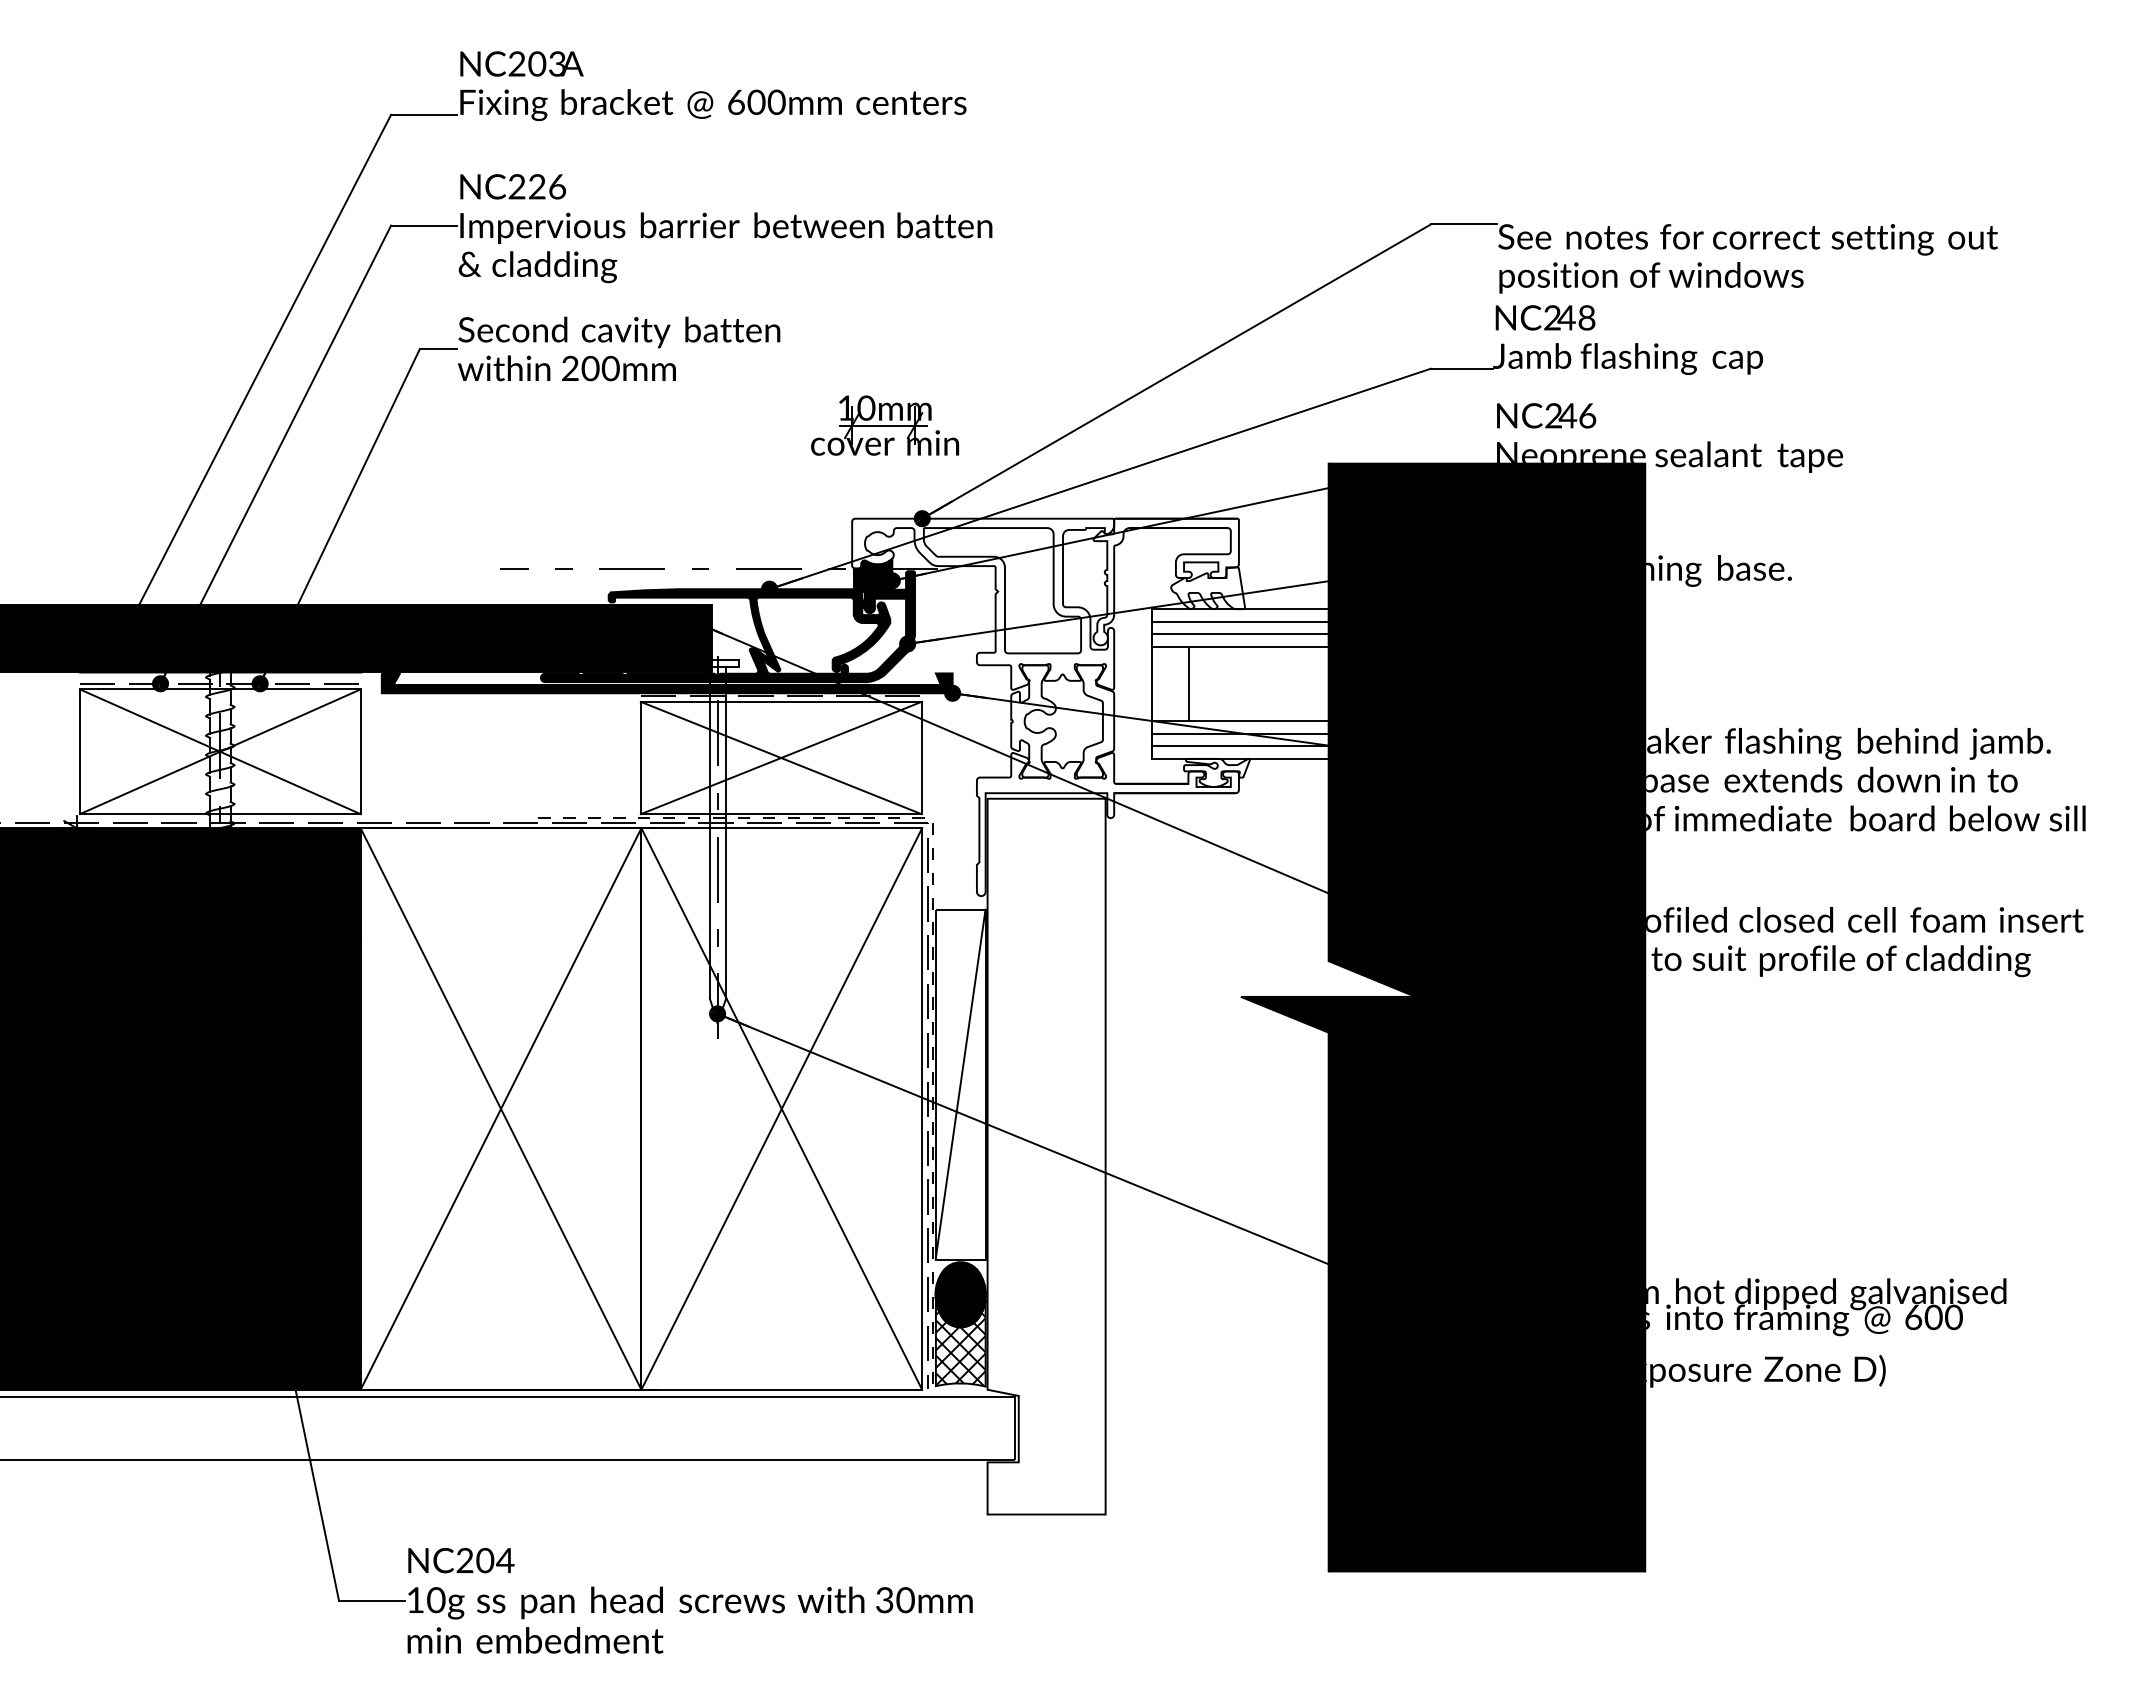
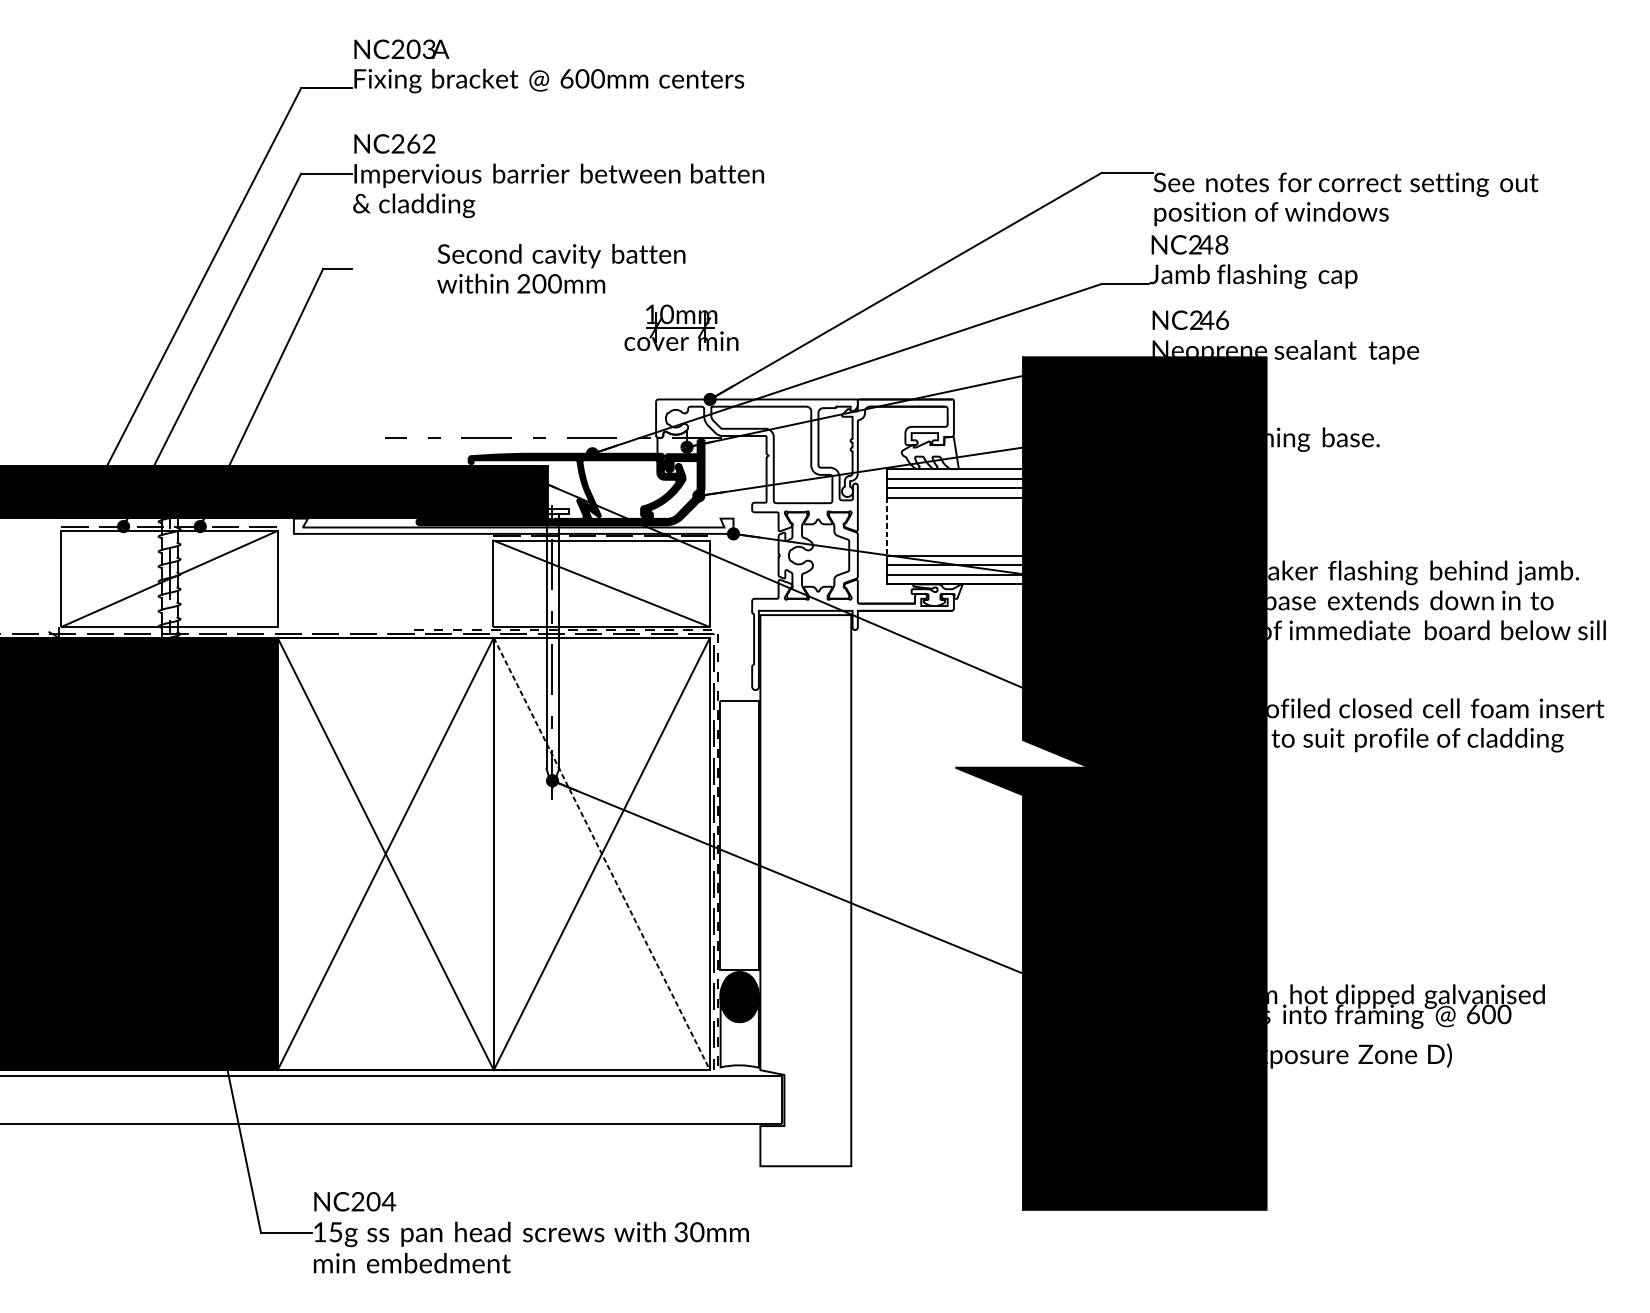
text: (547, 186) -> (421, 143), NC226 -> NC262
text: (619, 348) -> (561, 268), moved
fill: (872, 575) -> (671, 443), removed
fill: (666, 683) -> (513, 526), removed
line: (1189, 683) -> (915, 526), removed
line: (1151, 684) -> (886, 527), solid -> dashed
line: (219, 751) -> (168, 578), removed
line: (780, 757) -> (600, 583), removed
line: (960, 1084) -> (739, 835), removed
line: (781, 1109) -> (601, 854), solid -> dashed
hatch: (960, 1343) -> (739, 1034), removed
text: (436, 1600) -> (336, 1232), 10g -> 15g

